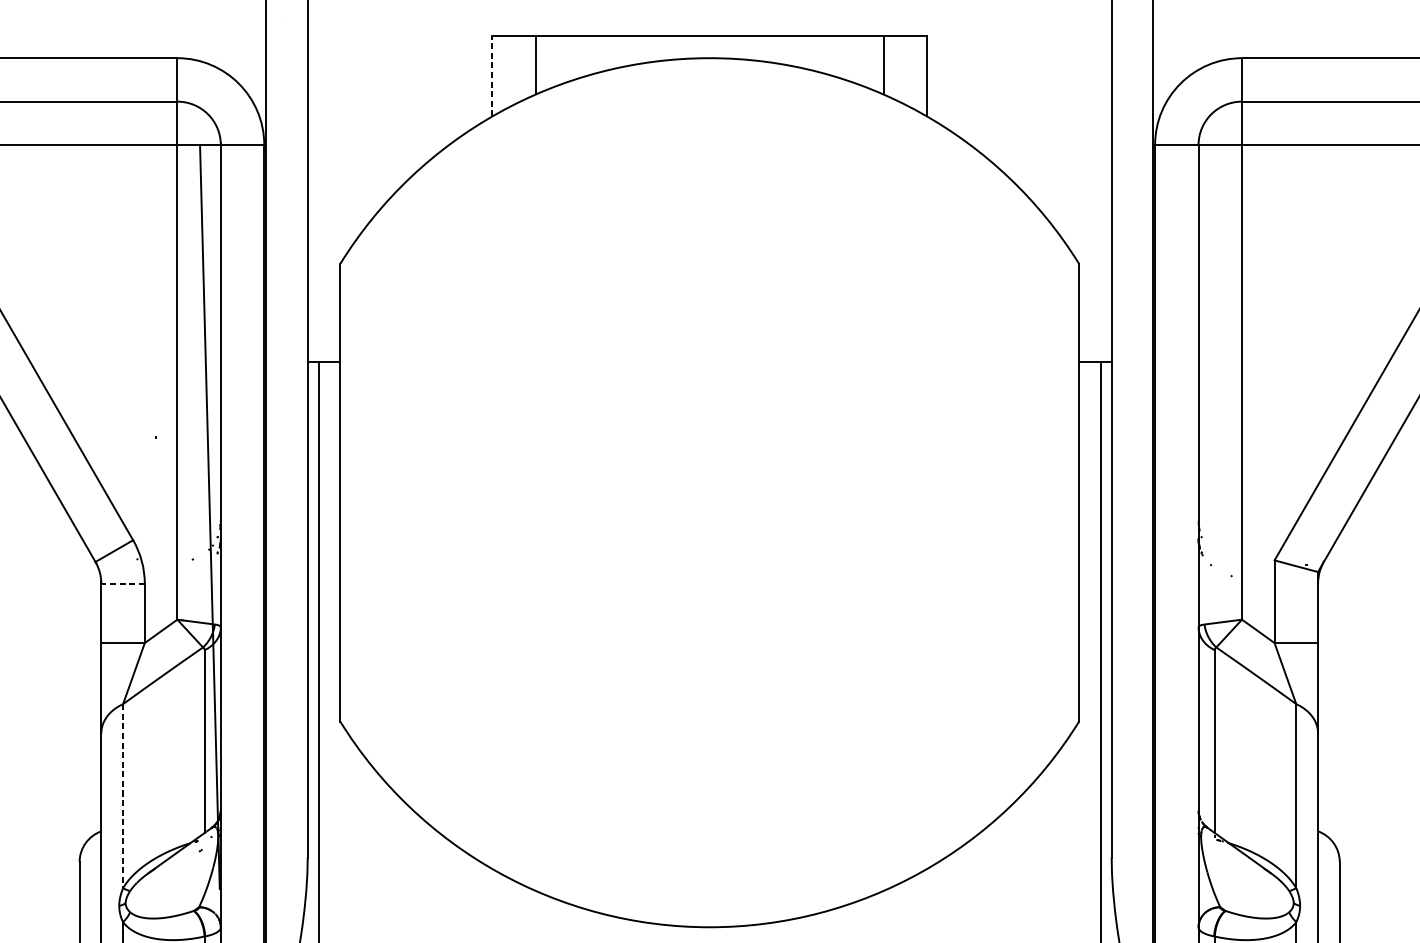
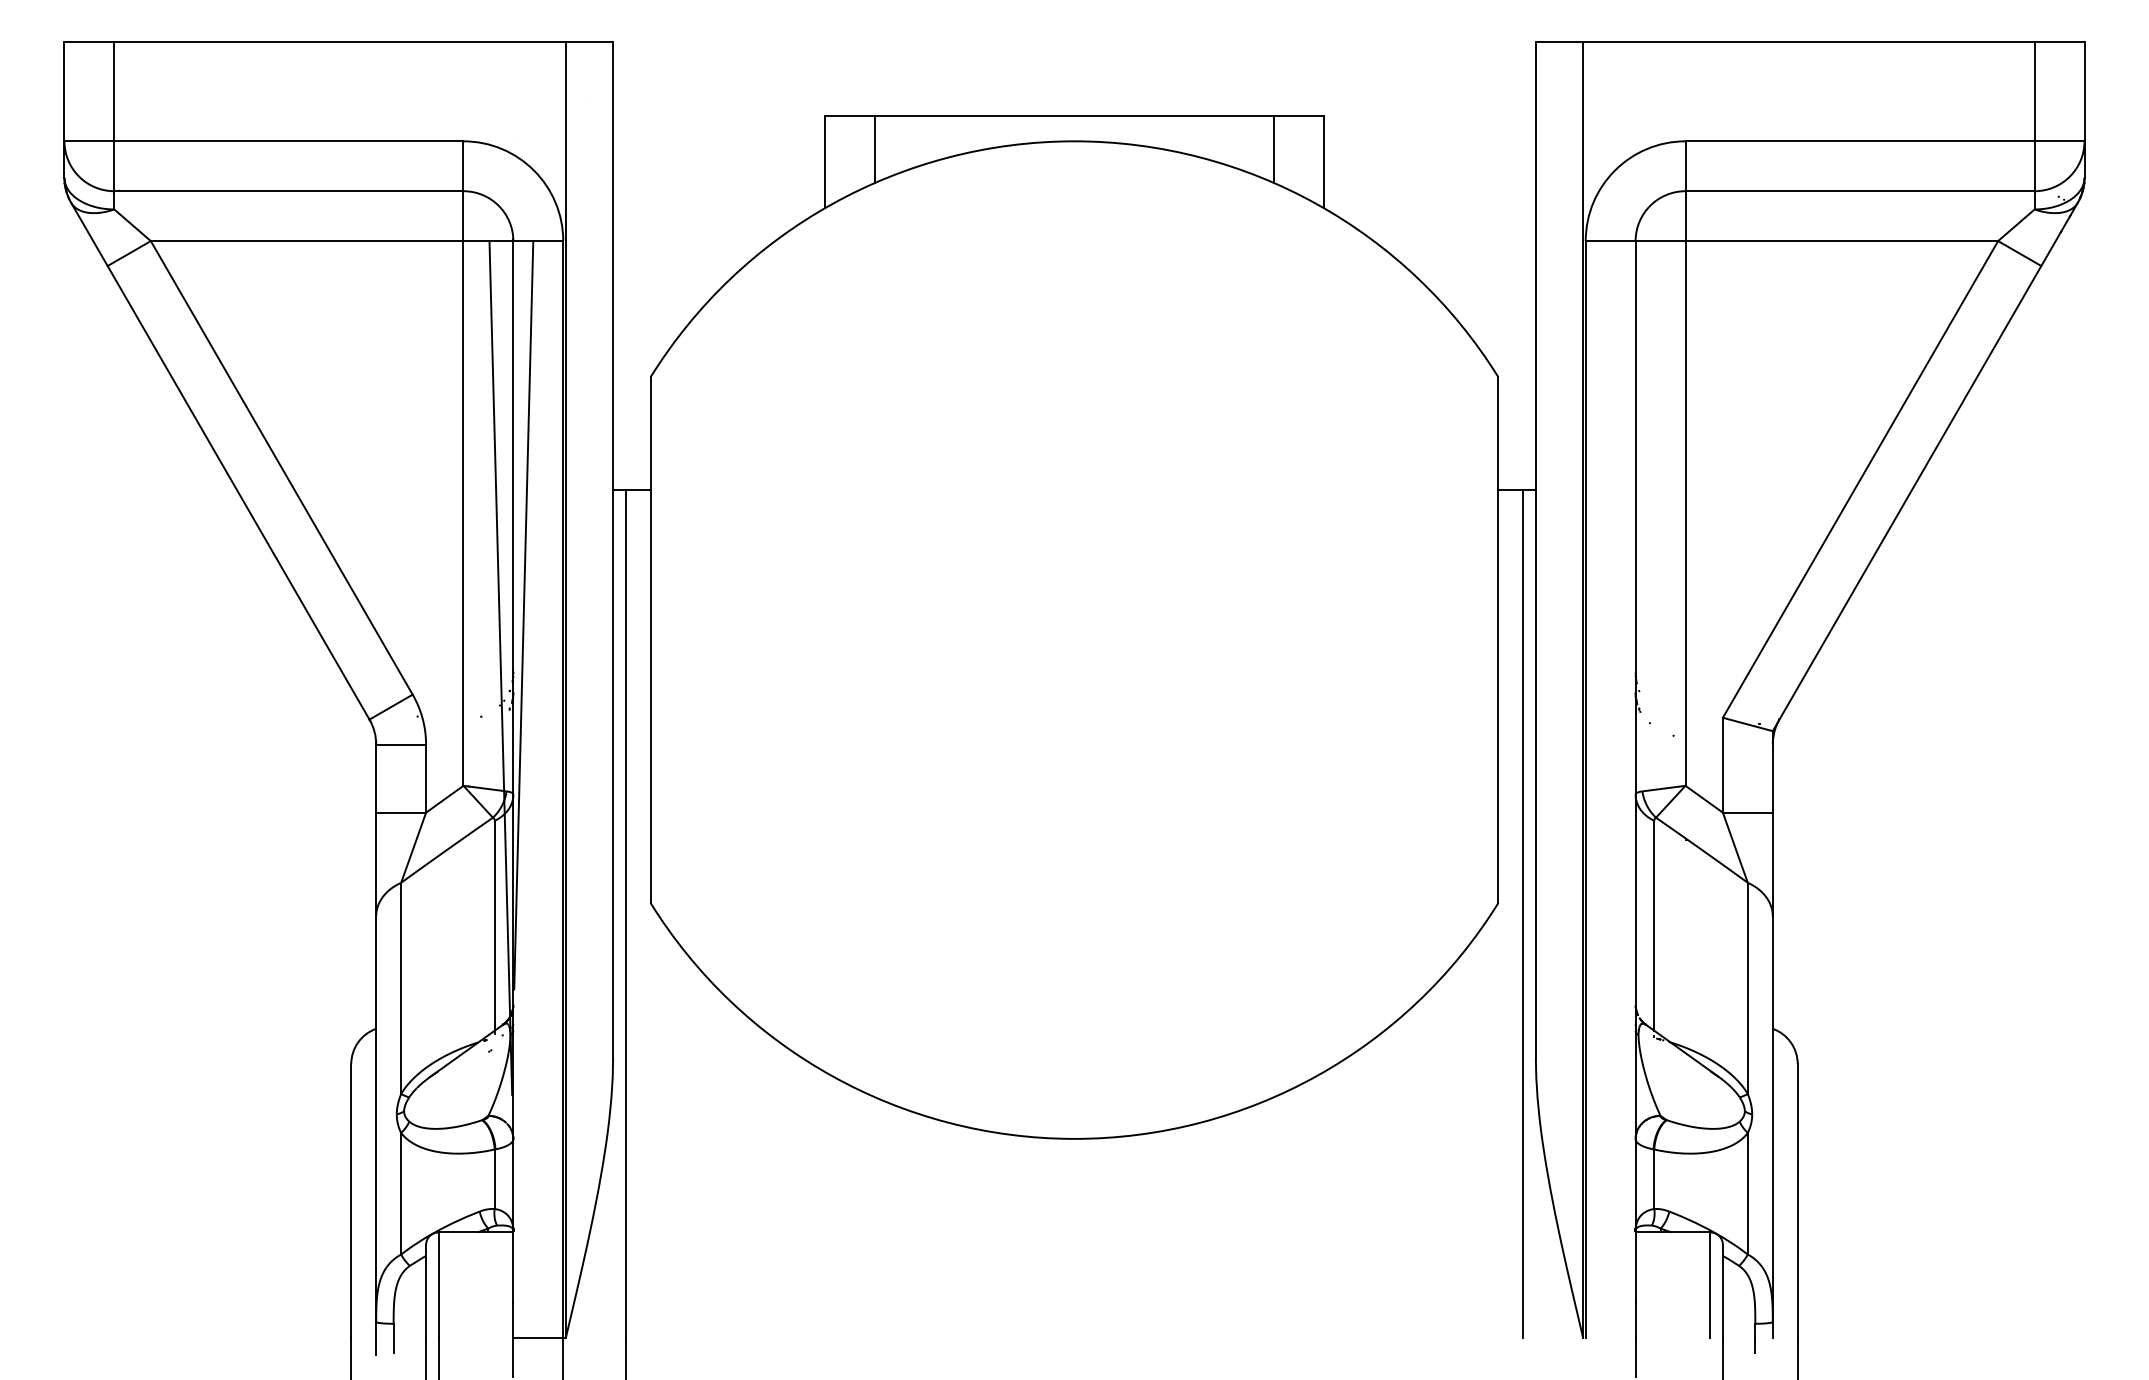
line: (492, 76) -> (825, 162), dashed -> solid
line: (229, 471) -> (523, 615), added
line: (123, 583) -> (401, 744), dashed -> solid
line: (123, 796) -> (401, 988), dashed -> solid

